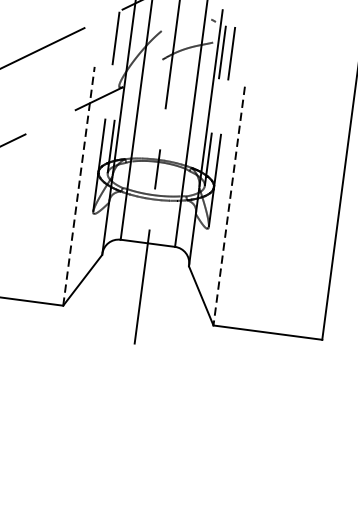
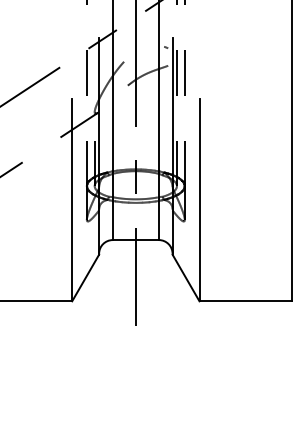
line: (79, 185) -> (72, 199), dashed -> solid
line: (229, 206) -> (199, 200), dashed -> solid

